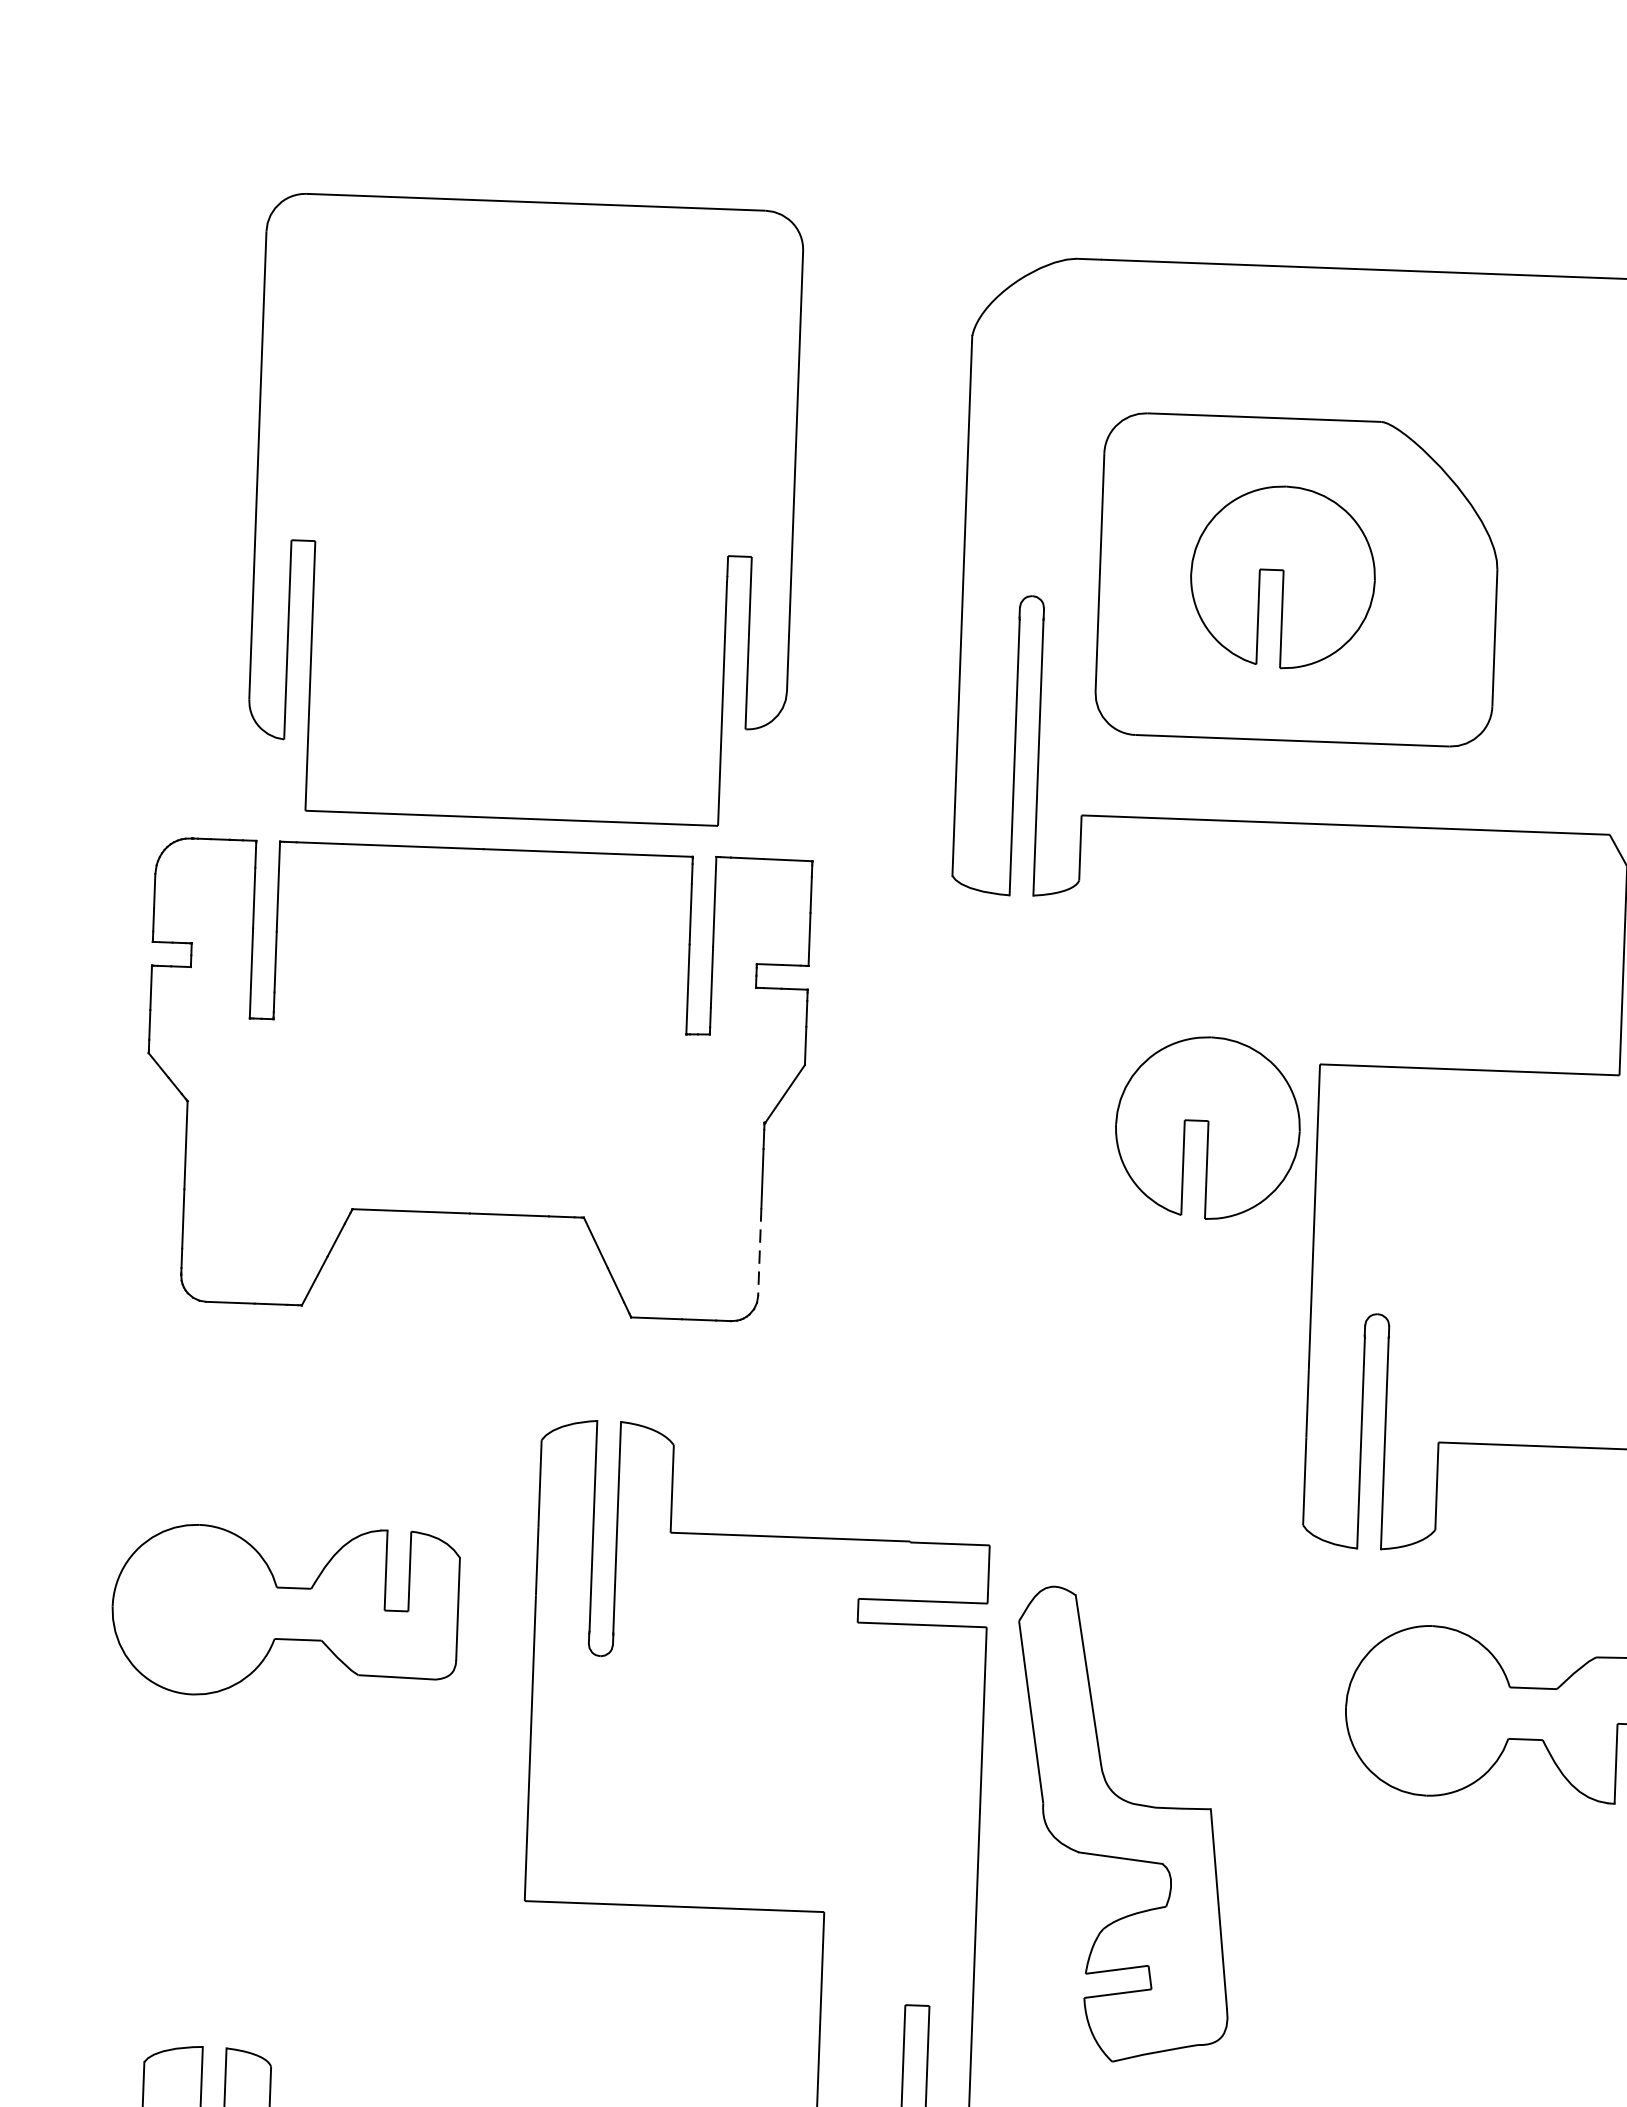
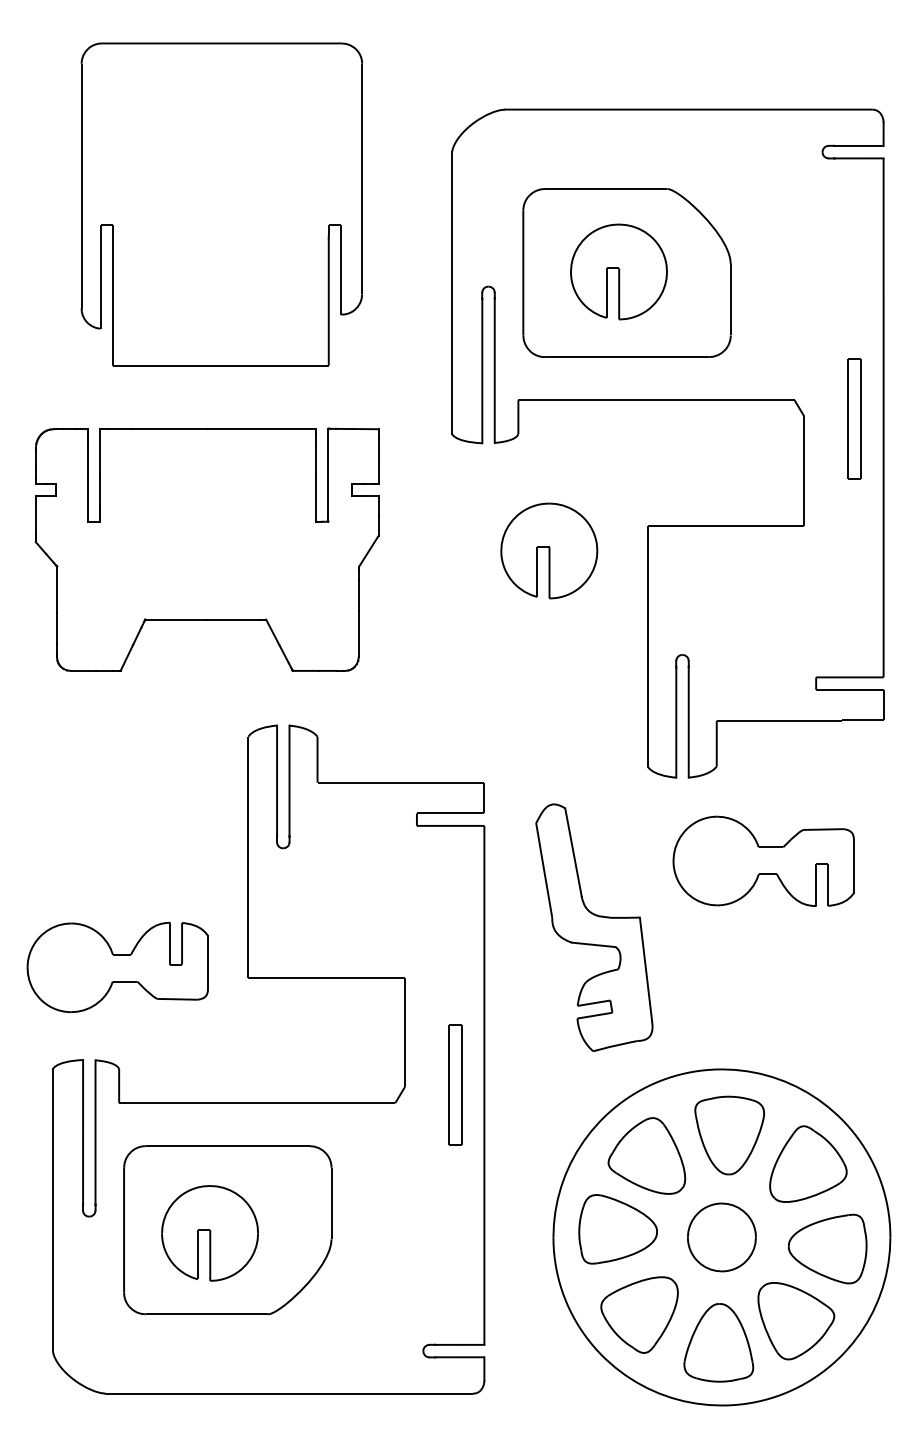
part: (524, 510) -> (221, 204), moved
part: (1208, 1127) -> (549, 550), moved
line: (759, 1252) -> (358, 634), dashed -> solid
part: (284, 1610) -> (117, 966), moved
part: (1123, 1824) -> (594, 927), moved

